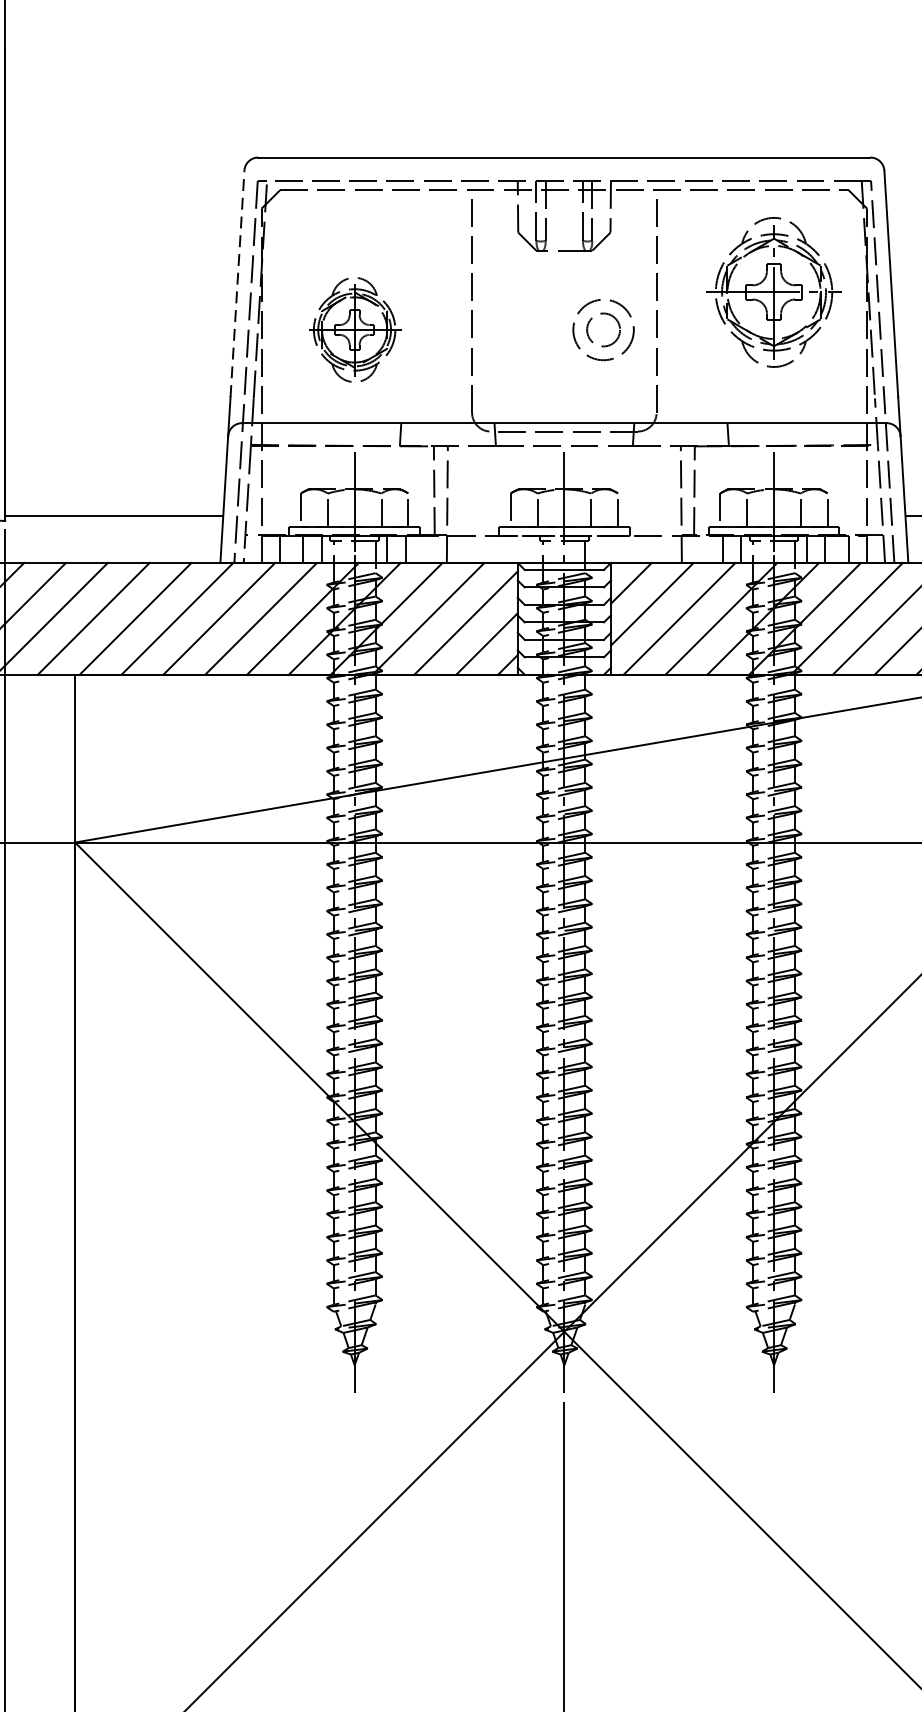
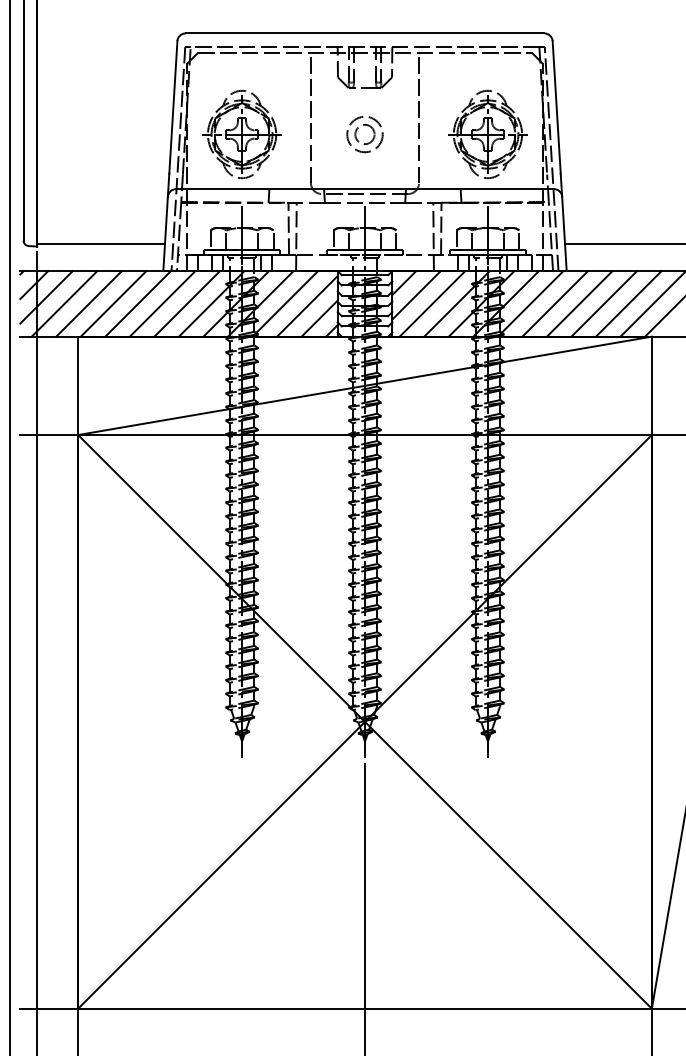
line: (237, 282) -> (173, 106), dashed -> solid
part: (773, 292) -> (487, 134), moved
part: (353, 329) -> (241, 134), size x1.43
part: (589, 329) -> (356, 134), moved

